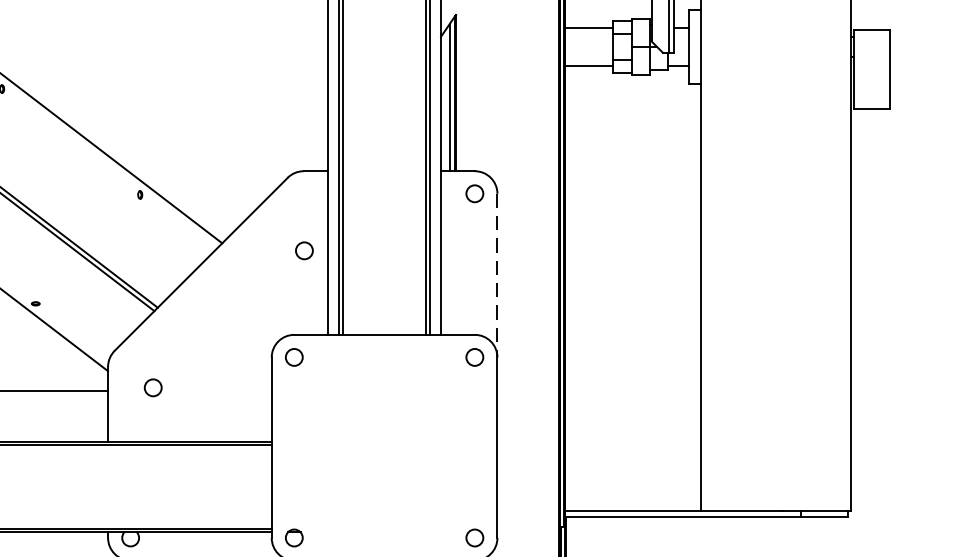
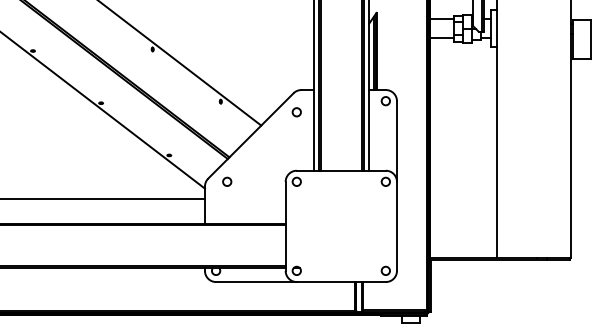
circle: (303, 251) -> (296, 112), moved
line: (496, 277) -> (396, 142), dashed -> solid
circle: (153, 387) -> (227, 181), moved

